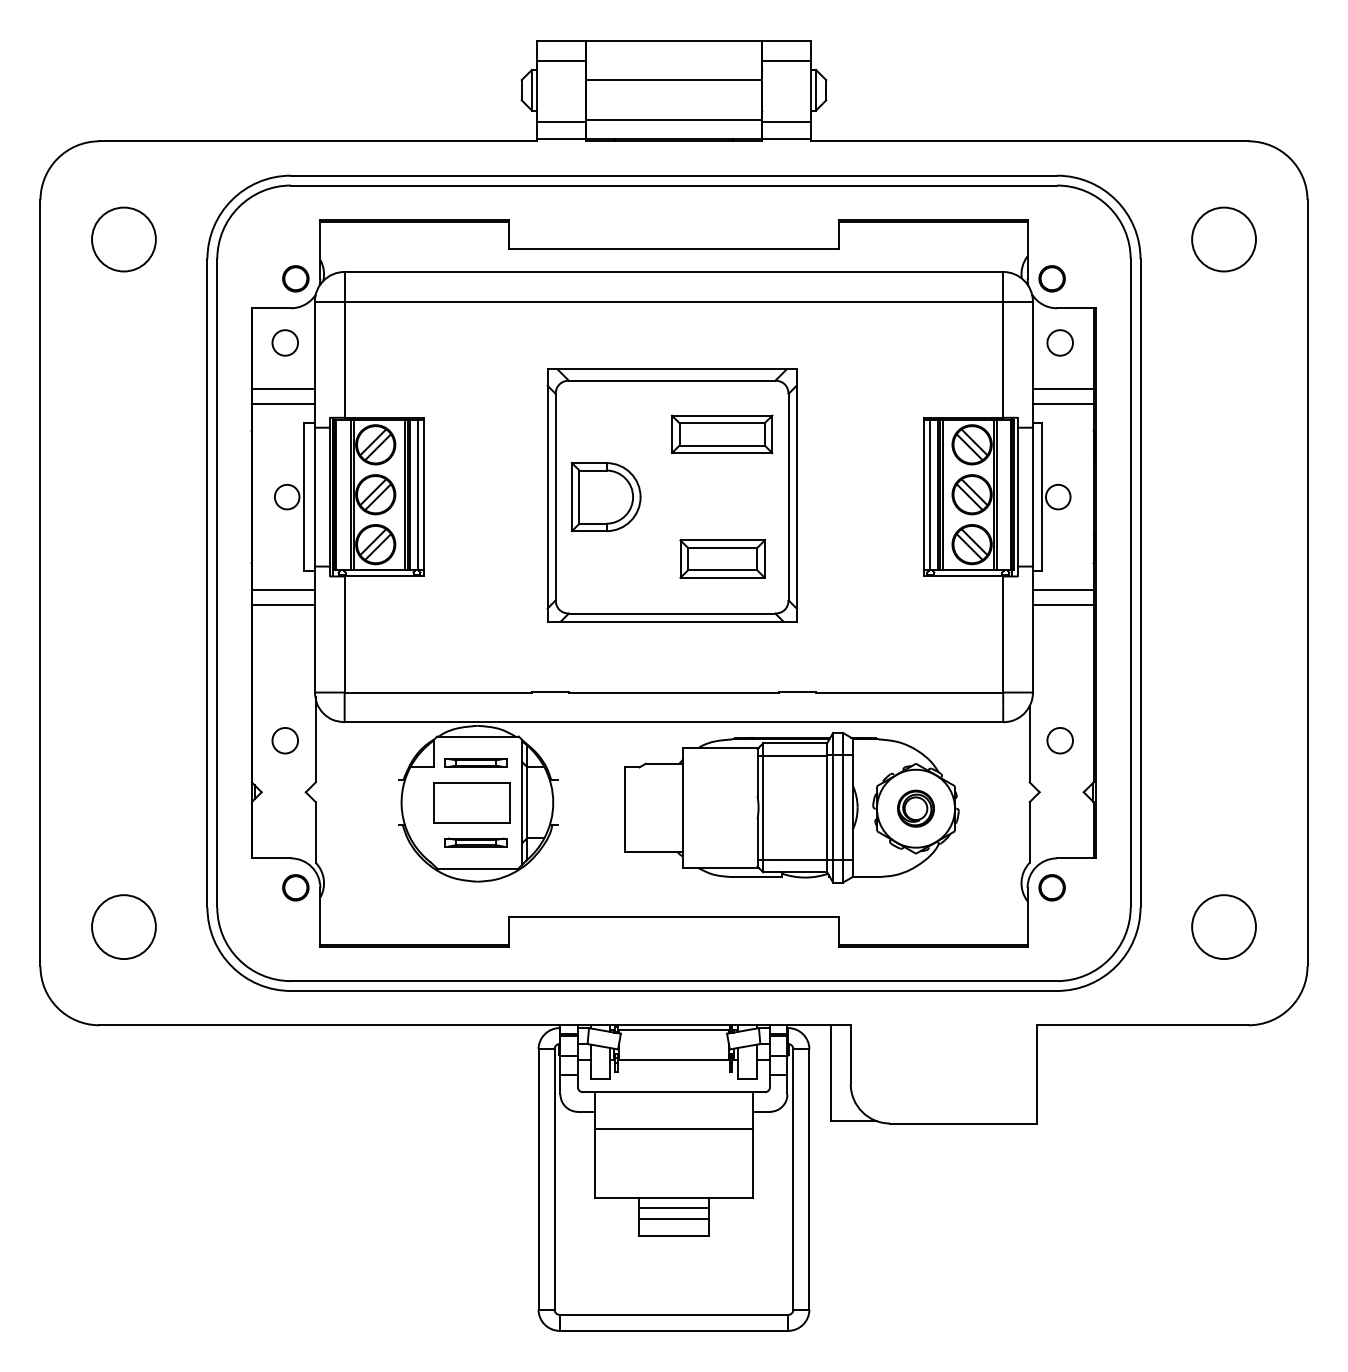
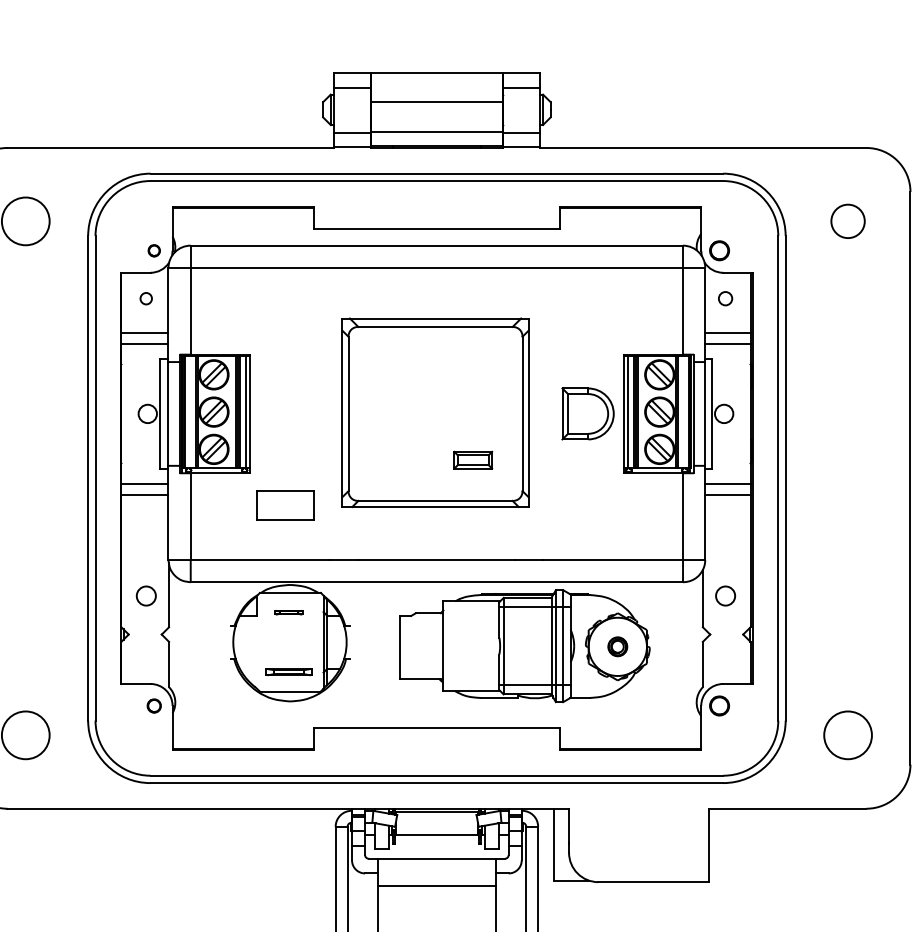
circle: (1223, 239) -> (847, 221), size x0.7
circle: (295, 278) -> (153, 250), size x0.6
circle: (284, 342) -> (145, 298), size x0.6
circle: (1059, 342) -> (725, 298), size x0.7
part: (722, 434) -> (473, 367), removed
part: (606, 497) -> (588, 414), moved
part: (722, 558) -> (473, 459), size x0.6
part: (475, 762) -> (288, 612), size x0.6
part: (471, 802) -> (285, 505), moved
part: (915, 808) -> (617, 646), size x0.7
circle: (295, 887) -> (153, 705), size x0.7

